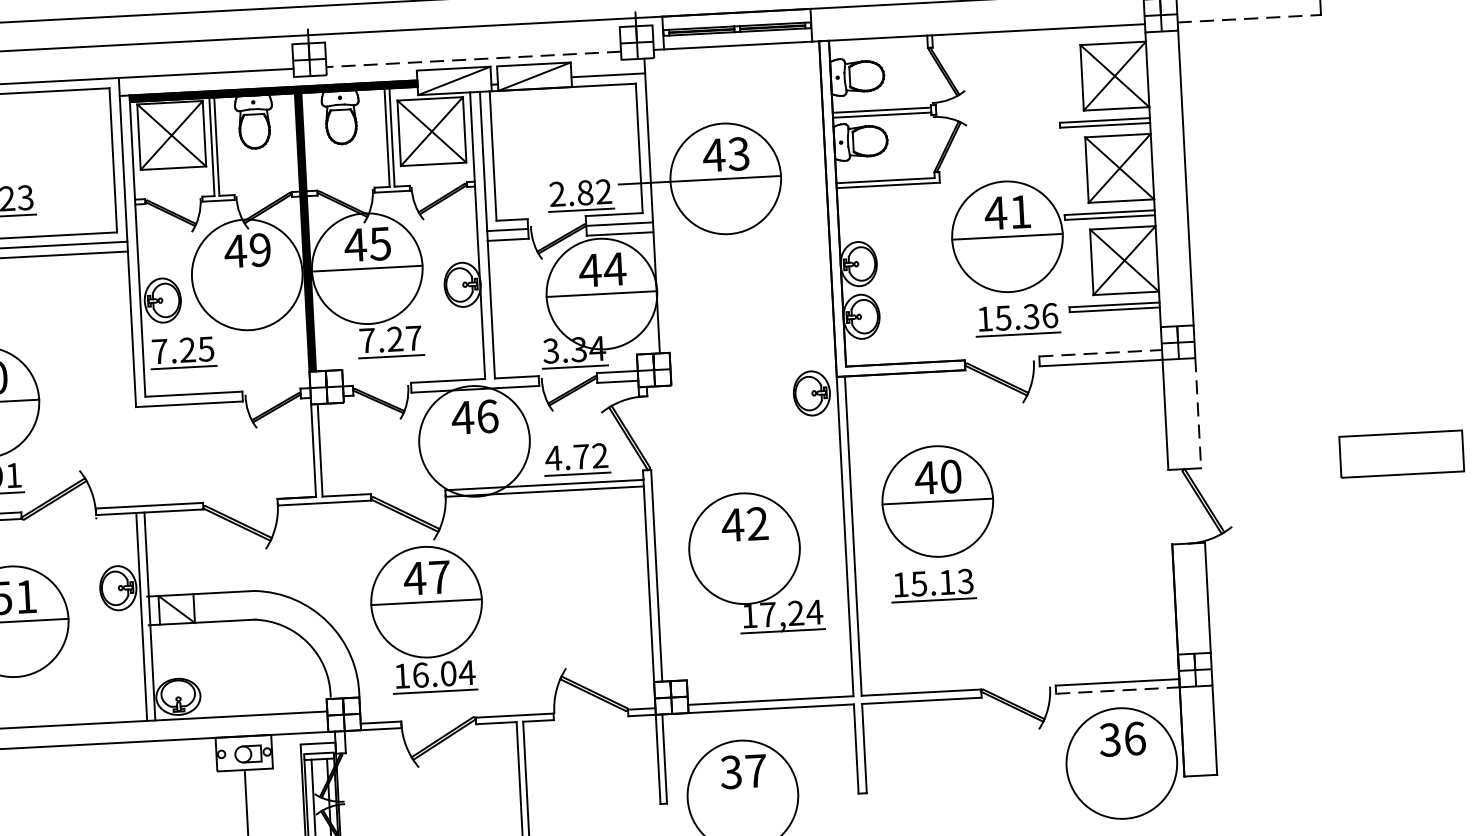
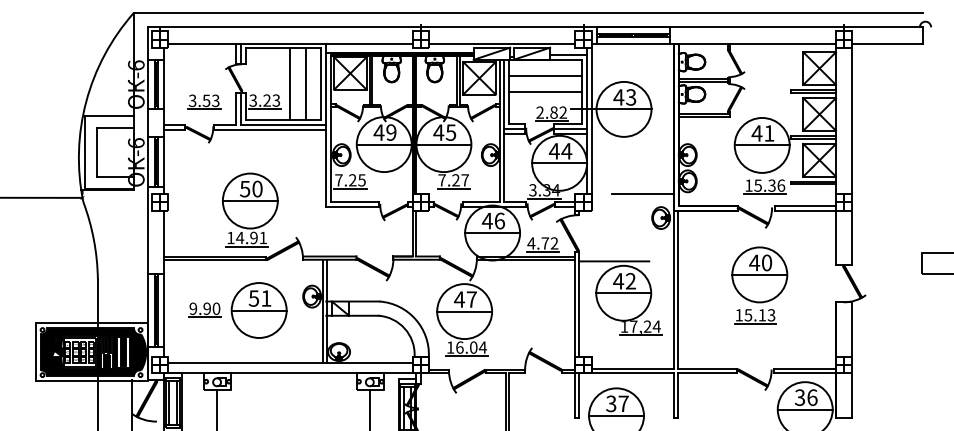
line: (1248, 18) -> (887, 43), dashed -> solid
line: (472, 59) -> (501, 43), dashed -> solid
line: (564, 120) -> (545, 76), added
line: (566, 153) -> (545, 92), added
line: (82, 162) -> (305, 84), added
line: (50, 164) -> (289, 84), added
line: (661, 204) -> (591, 120), added
line: (245, 274) -> (383, 144), added
line: (771, 348) -> (642, 194), added
line: (1100, 352) -> (805, 205), dashed -> solid
line: (1198, 414) -> (852, 238), dashed -> solid
line: (474, 442) -> (492, 233), added
line: (722, 485) -> (614, 261), added
part: (938, 522) -> (759, 285), moved
line: (744, 549) -> (623, 293), added
line: (1118, 690) -> (805, 373), dashed -> solid
line: (1120, 763) -> (804, 409), added
line: (742, 795) -> (616, 415), added

